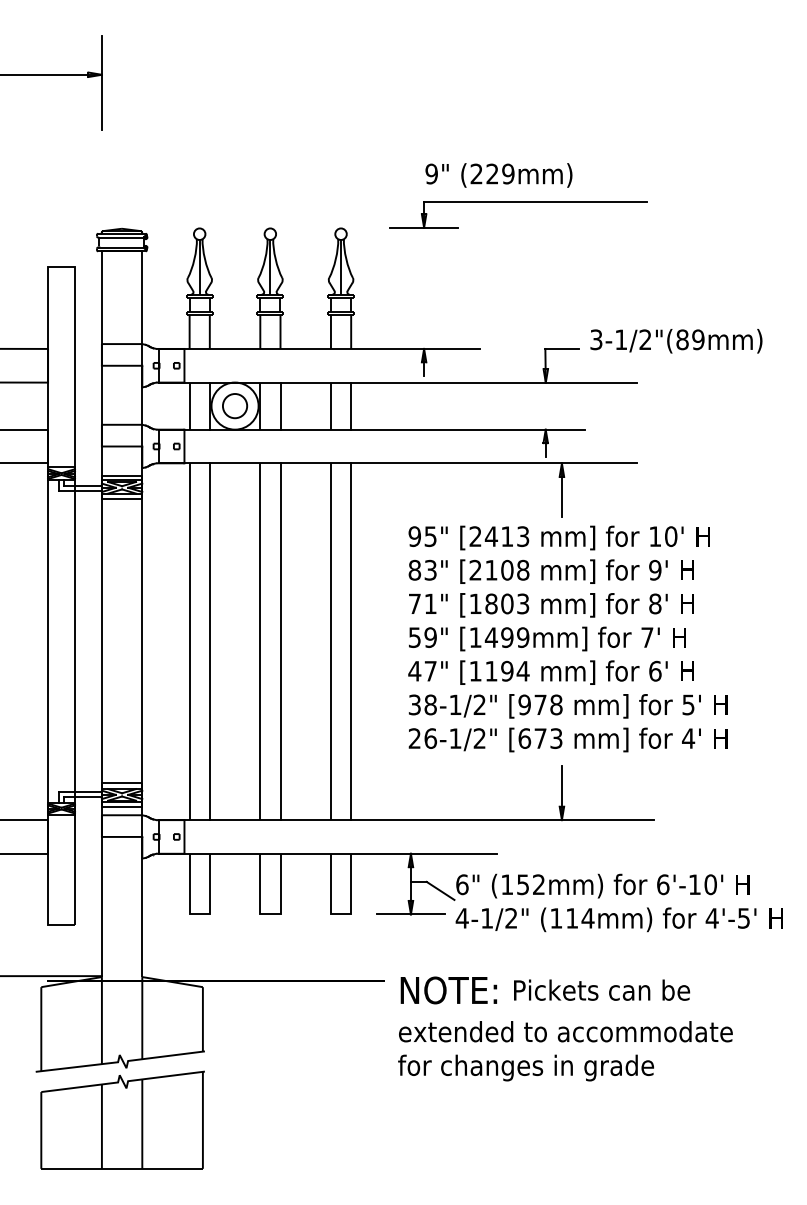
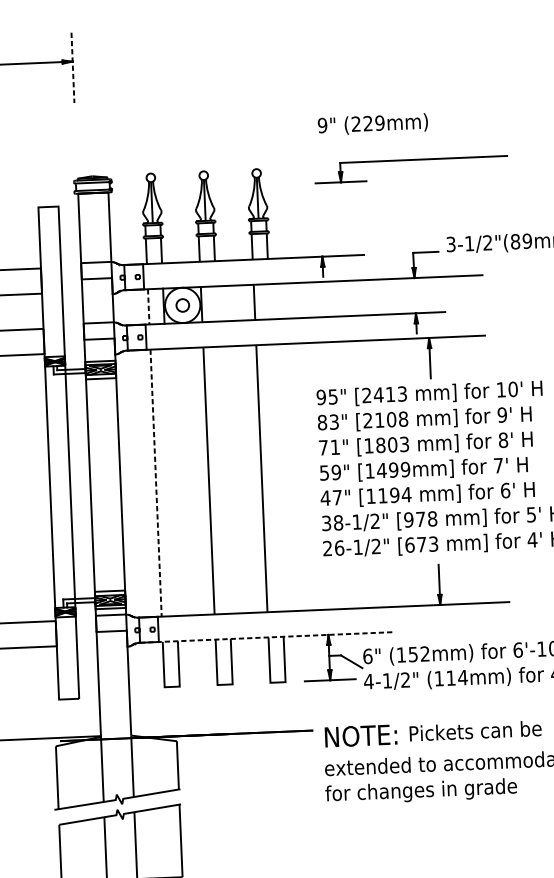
line: (101, 83) -> (72, 68), solid -> dashed
part: (518, 202) -> (410, 160), moved
line: (280, 405) -> (216, 303), removed
line: (351, 405) -> (269, 301), removed
line: (189, 406) -> (148, 307), solid -> dashed
circle: (235, 406) -> (183, 305), size x0.7
line: (209, 641) -> (170, 482), removed
line: (280, 641) -> (224, 480), removed
line: (351, 641) -> (277, 477), removed
line: (189, 642) -> (156, 483), solid -> dashed
line: (328, 853) -> (266, 637), solid -> dashed

